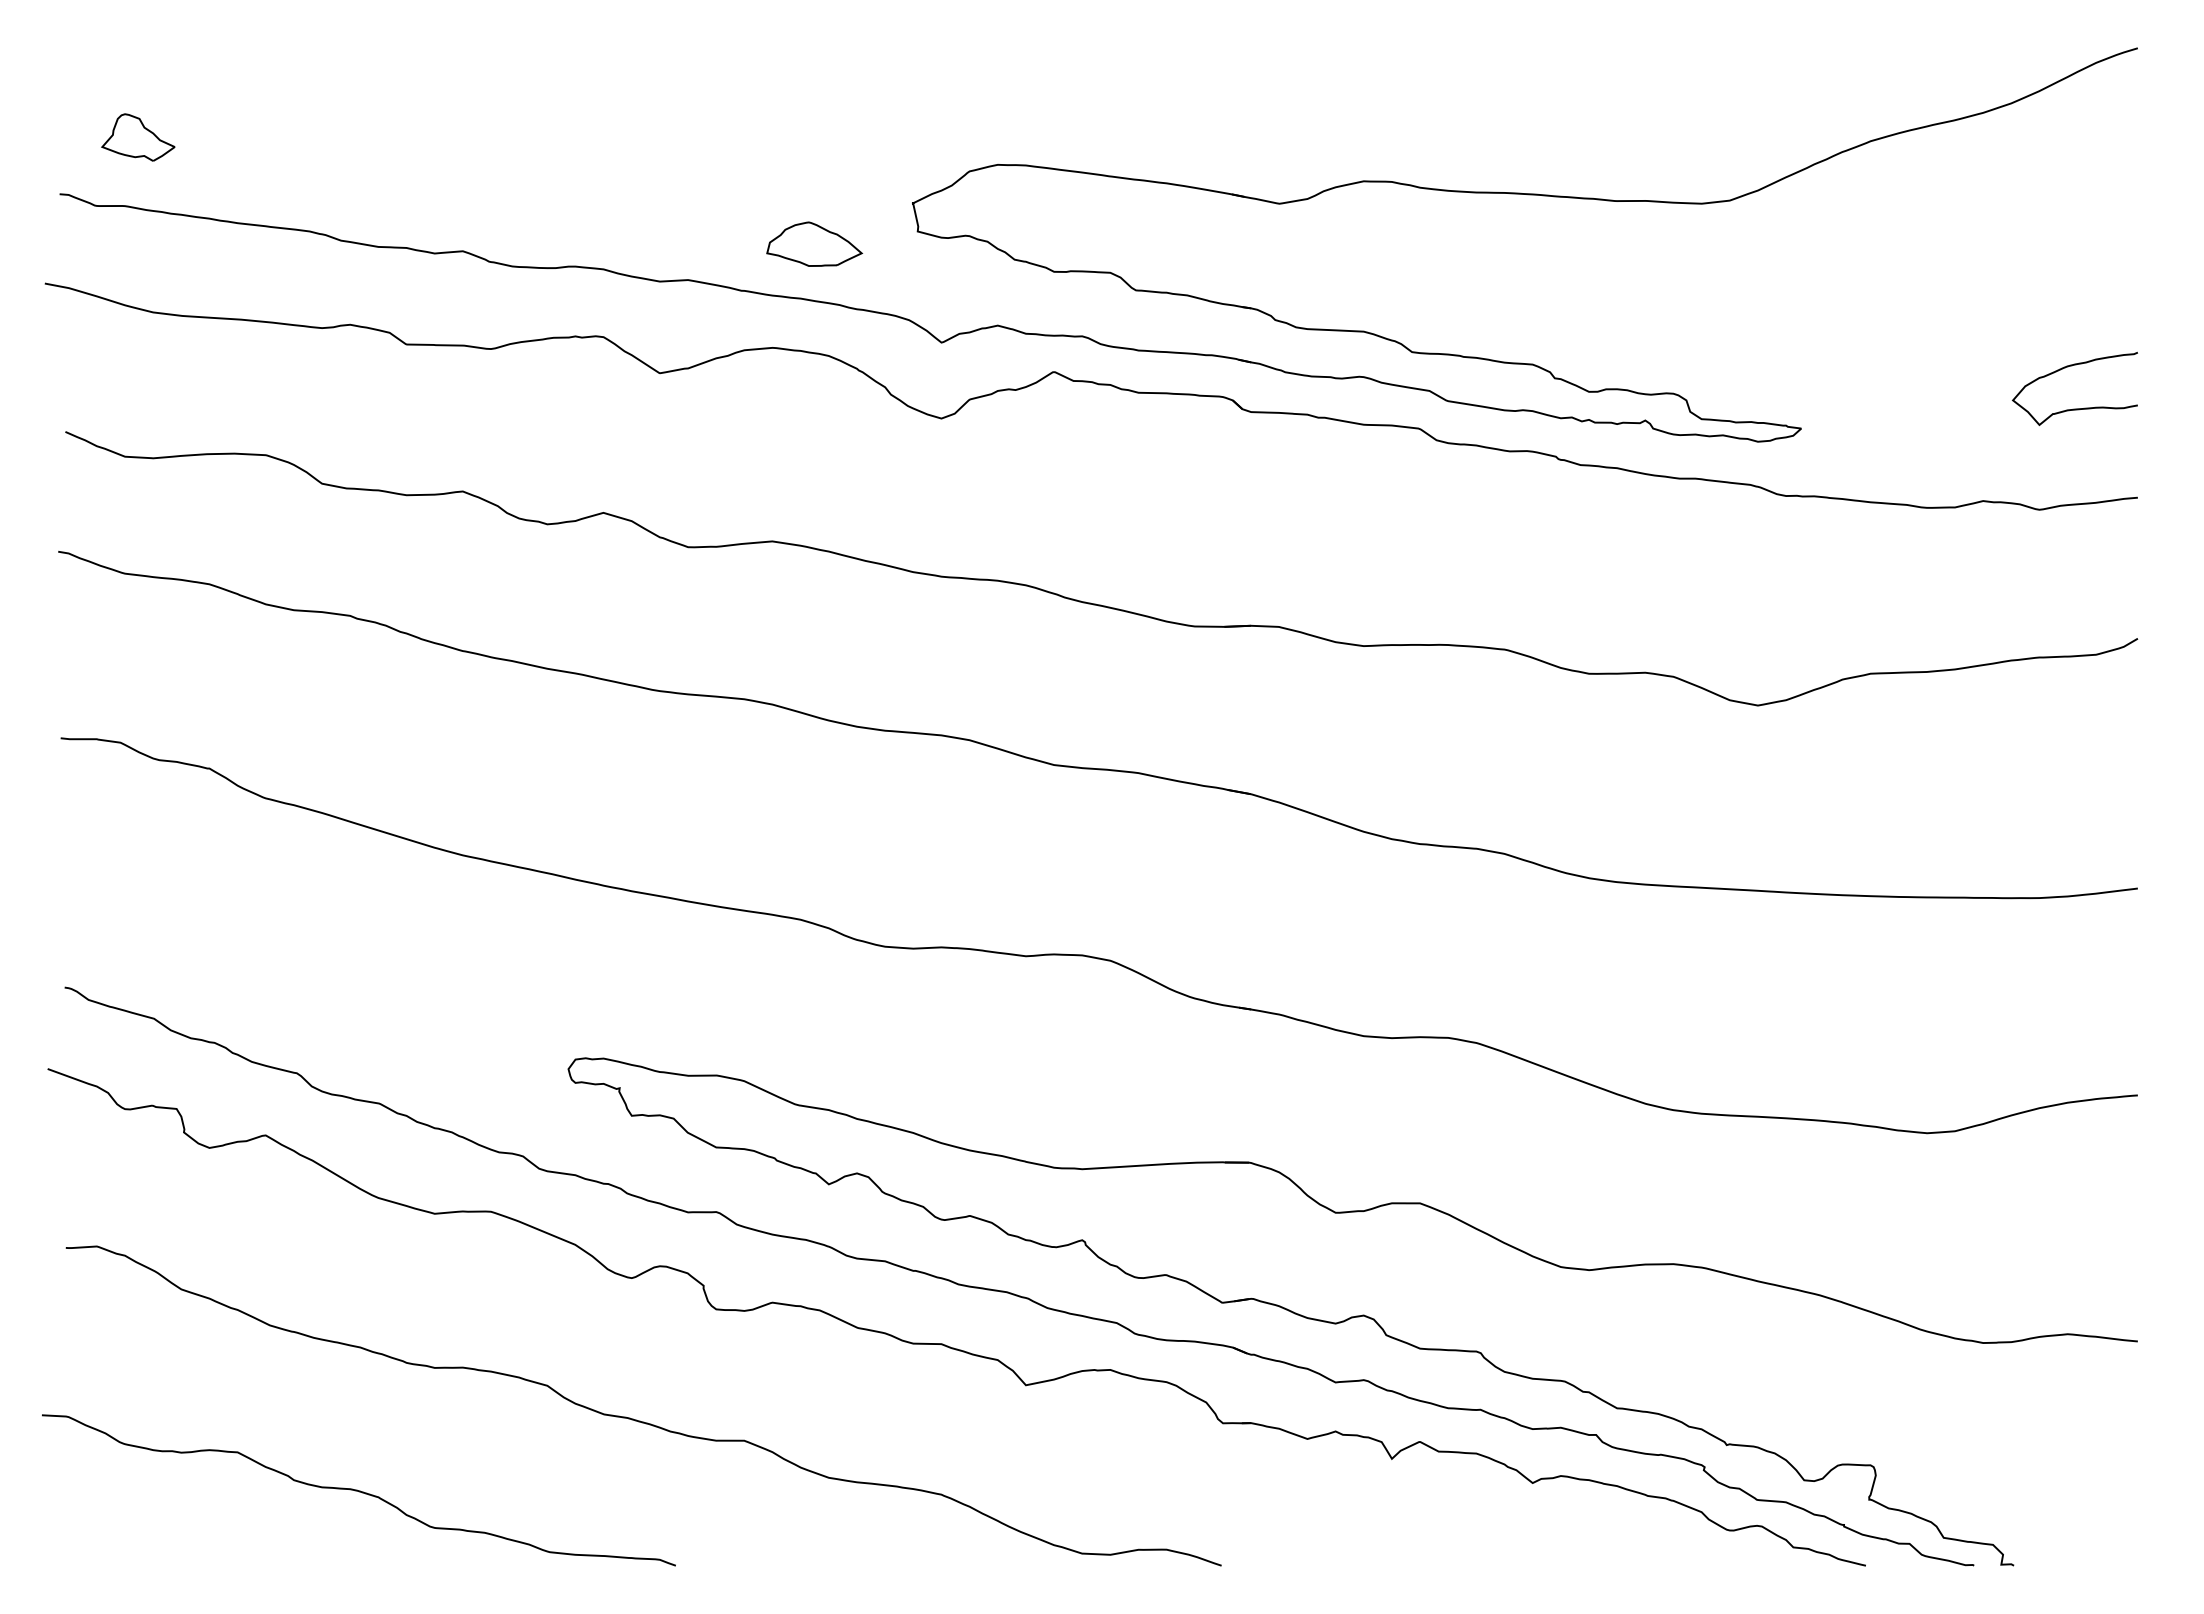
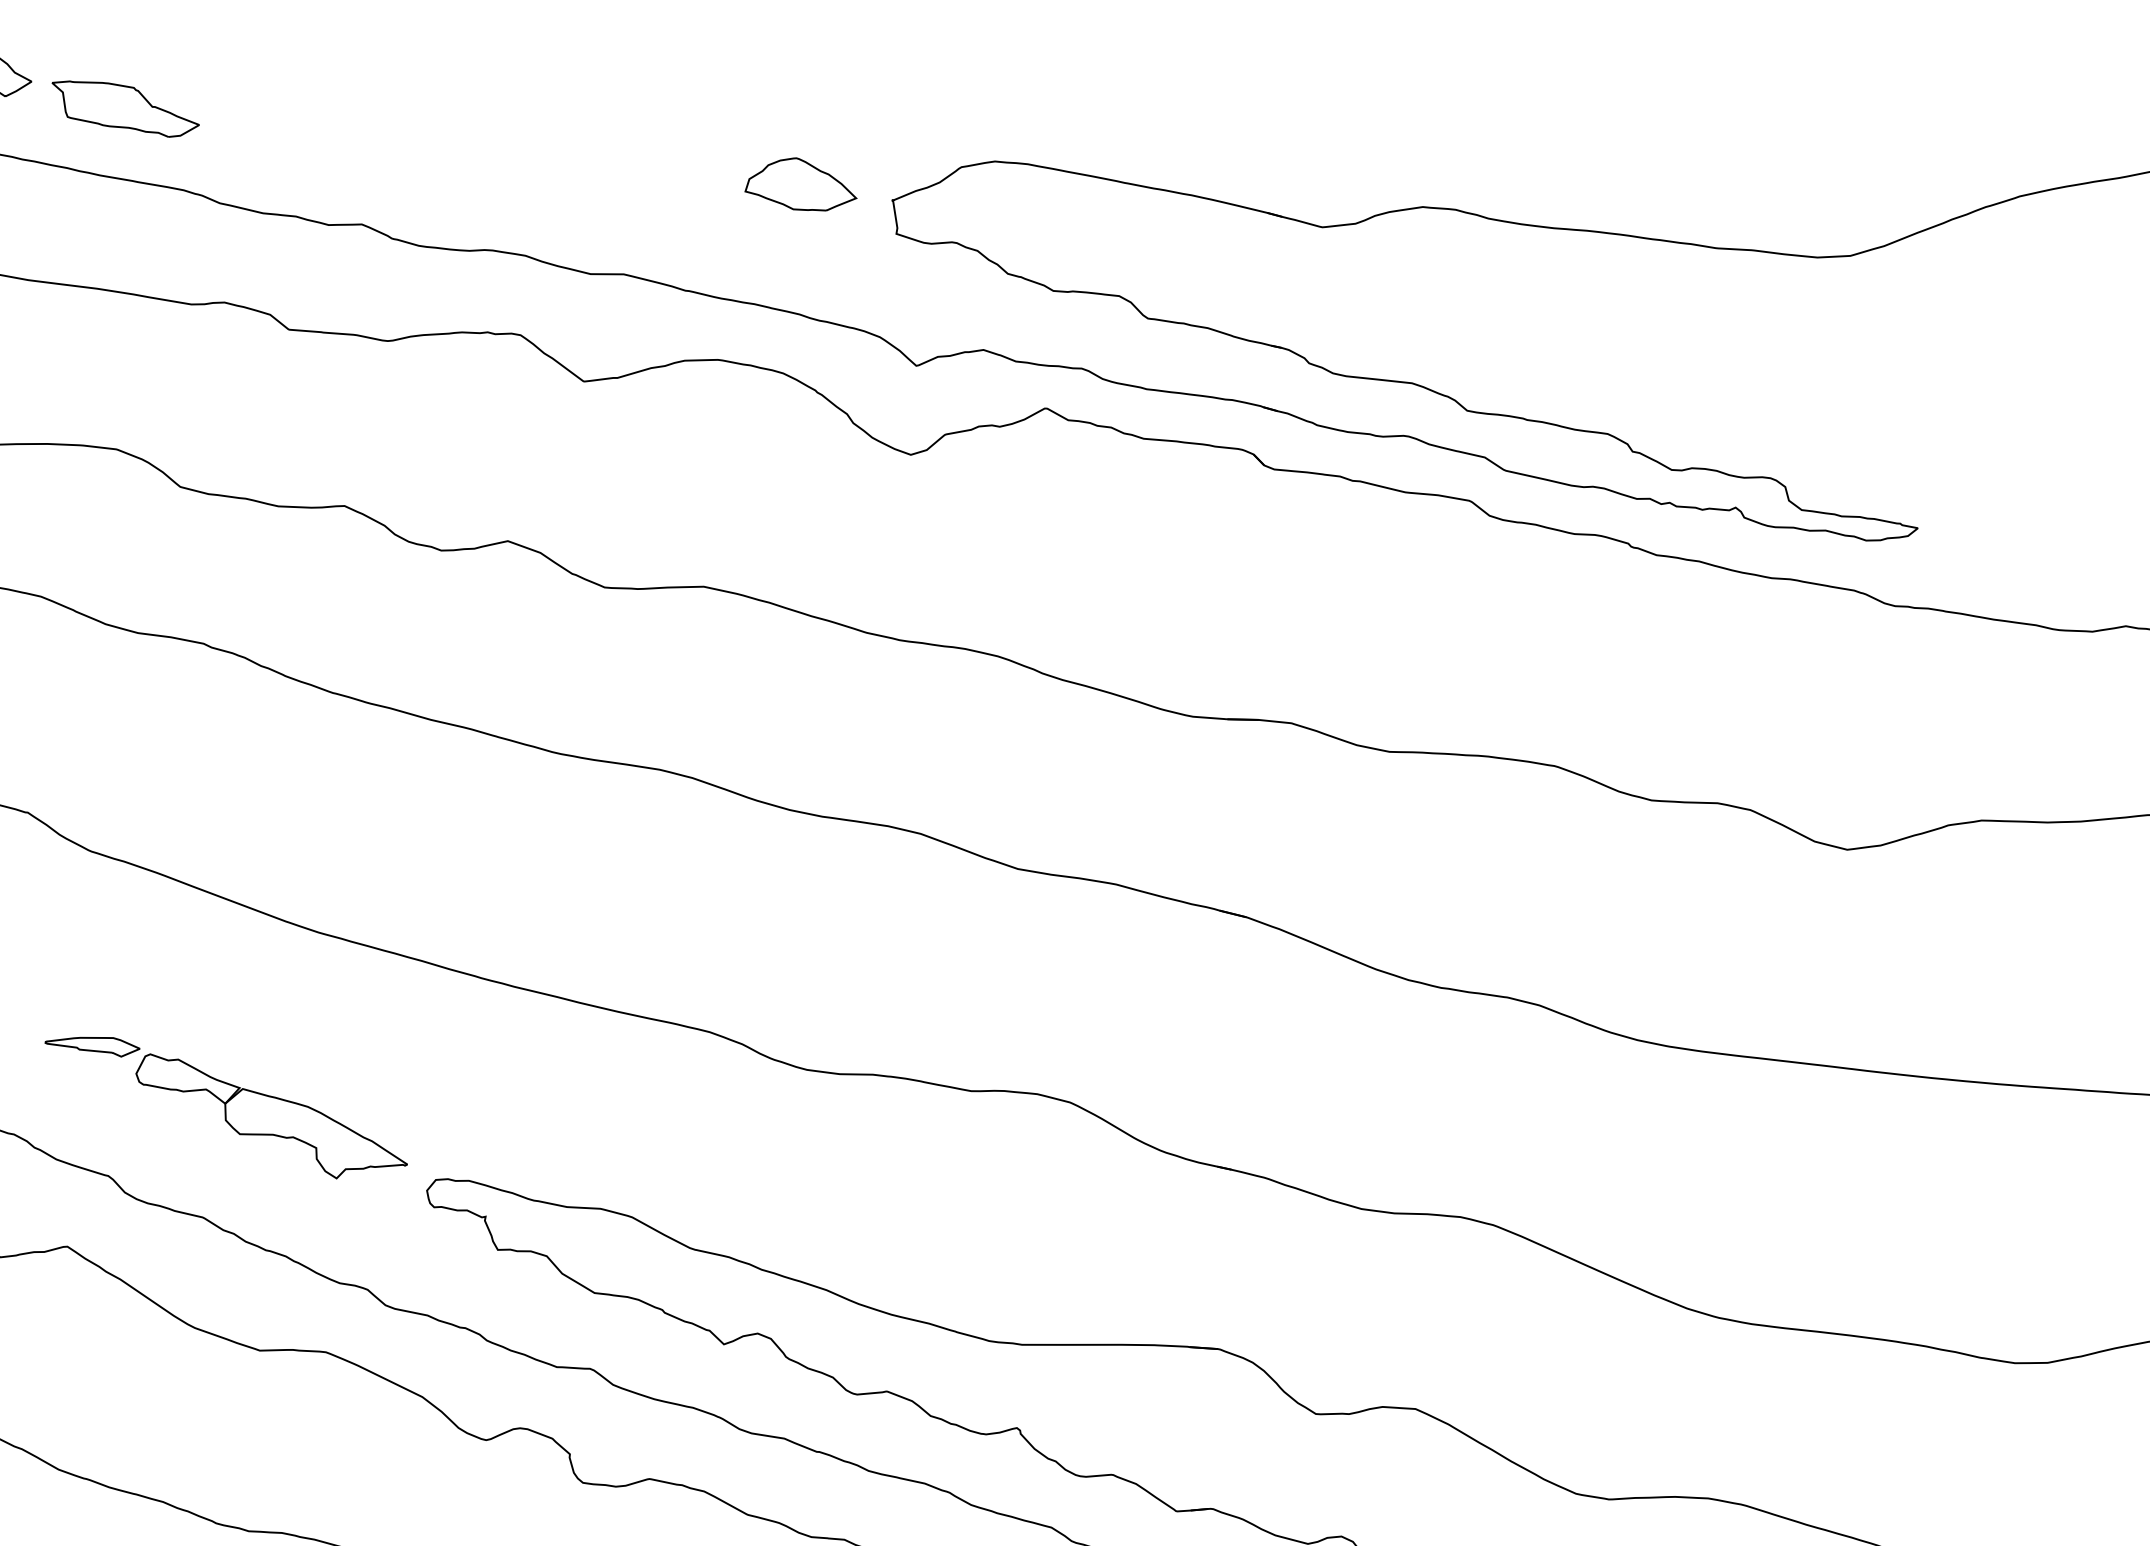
part: (255, 165) -> (124, 109), added
part: (814, 243) -> (801, 183), moved
part: (392, 1009) -> (225, 1108), added

